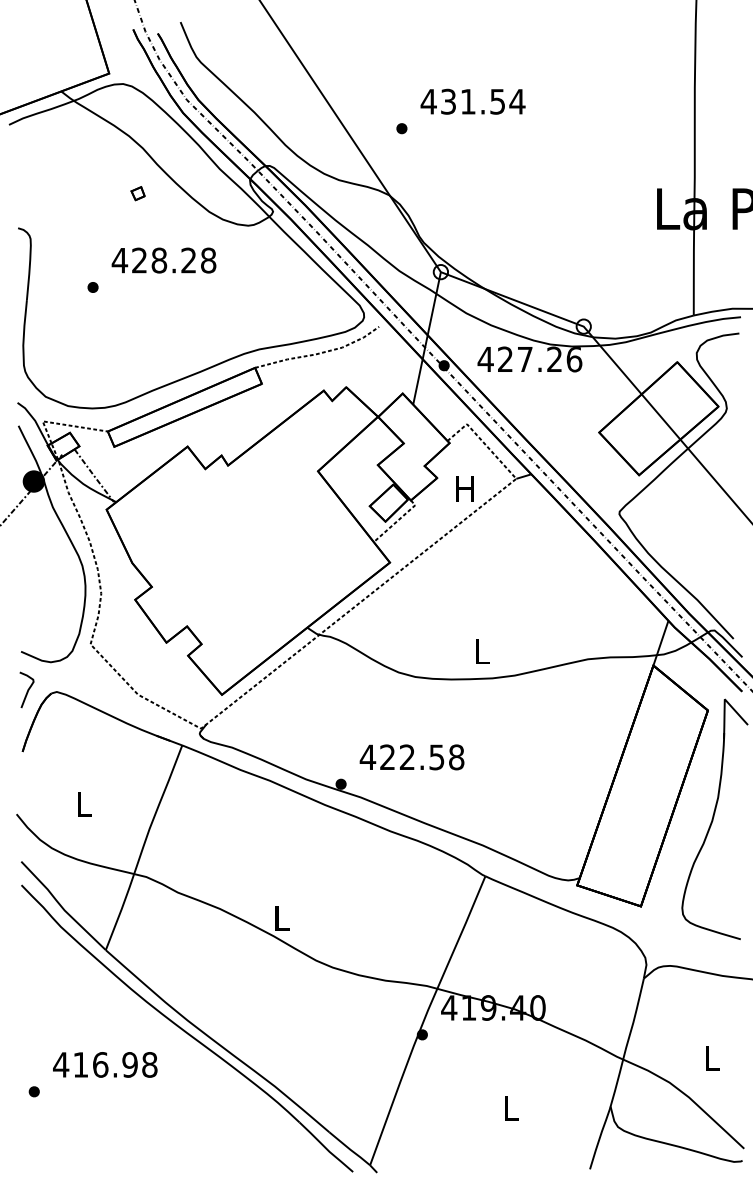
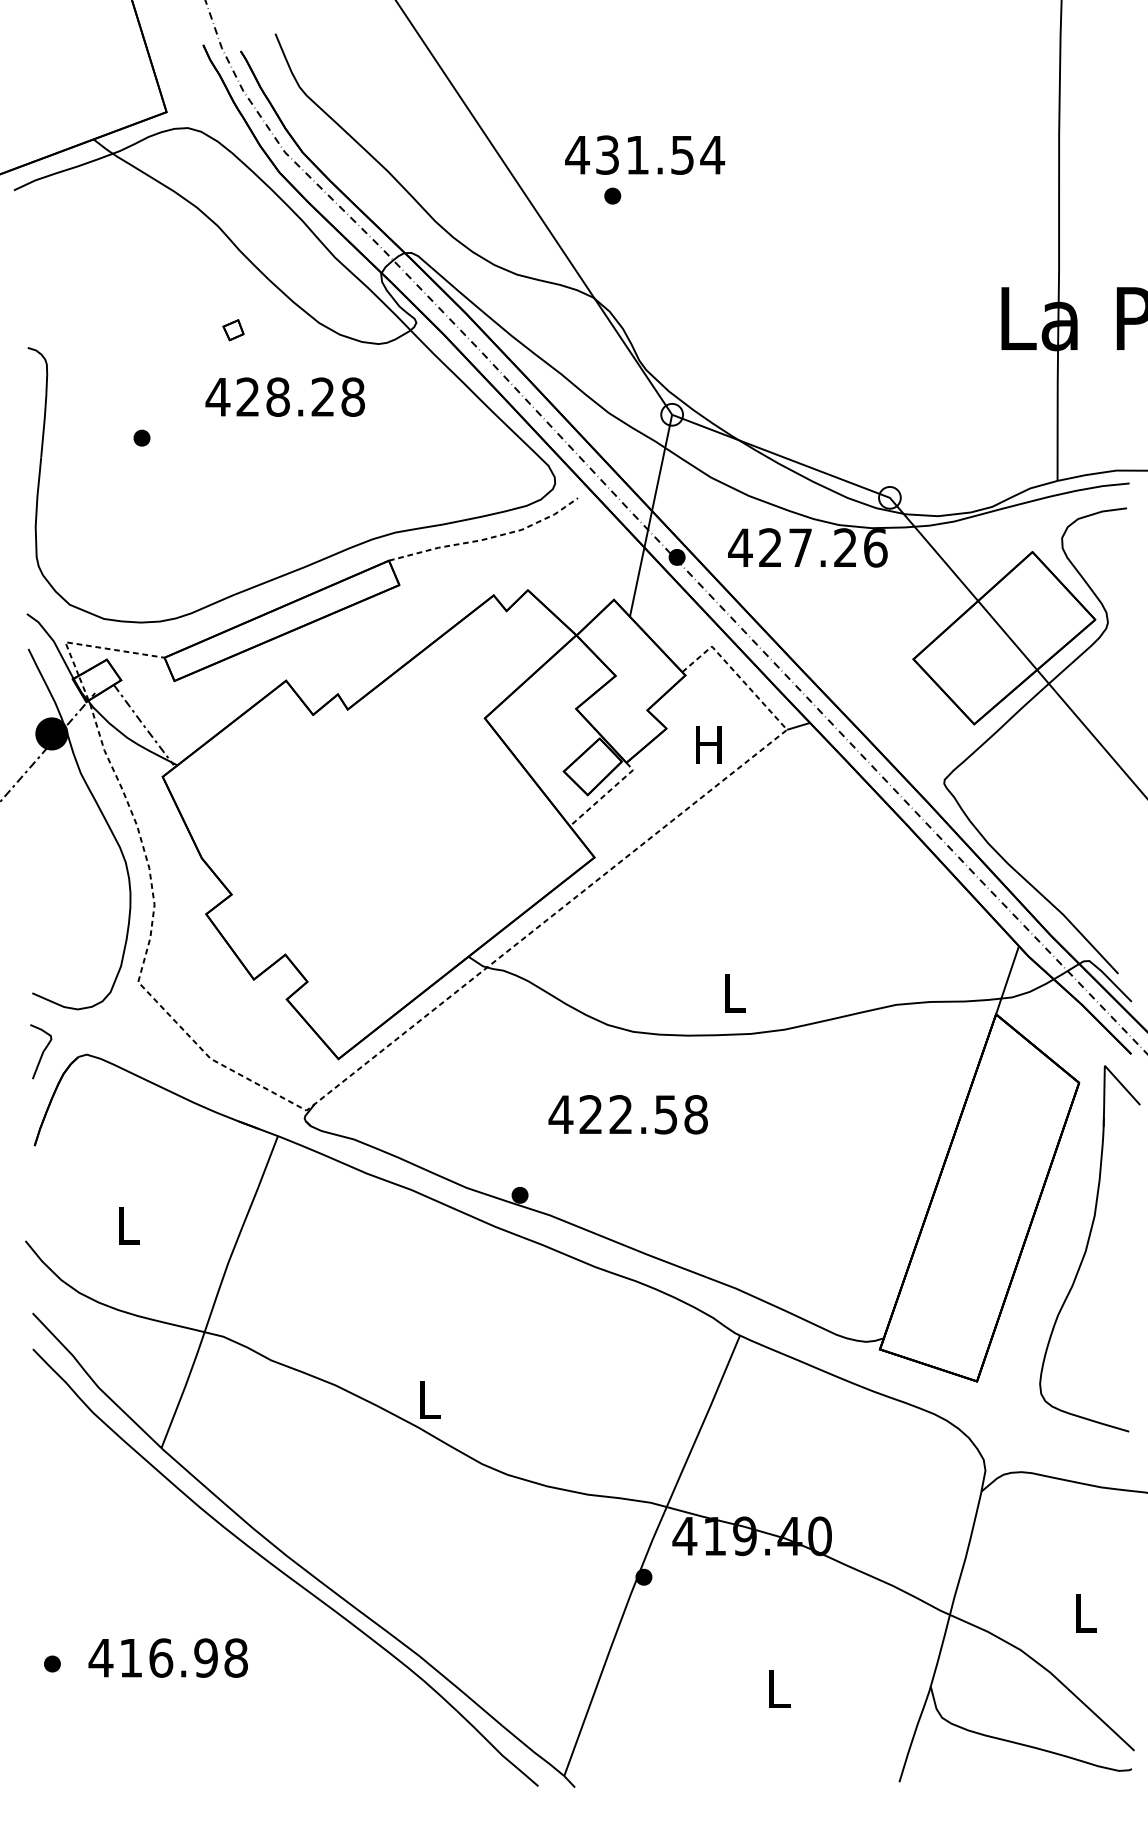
text: (472, 101) -> (644, 154), moved
part: (137, 193) -> (232, 329), moved
text: (163, 260) -> (284, 397), moved
text: (411, 757) -> (627, 1114), moved
text: (105, 1064) -> (168, 1657), moved

